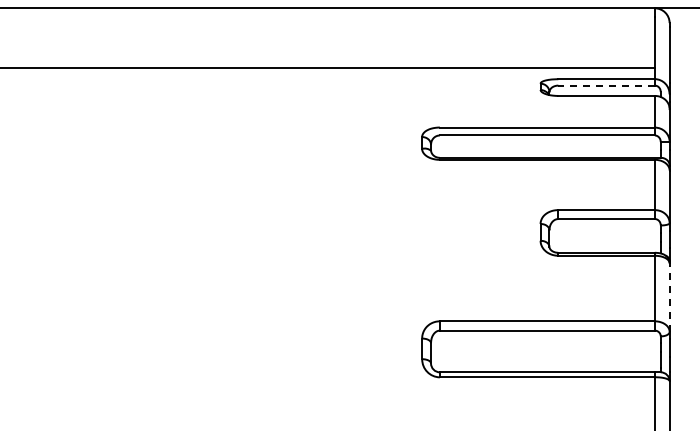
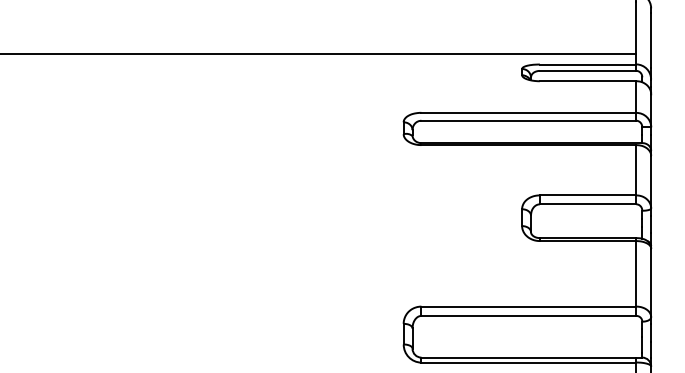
line: (606, 85) -> (588, 70), dashed -> solid
line: (669, 297) -> (651, 282), dashed -> solid

